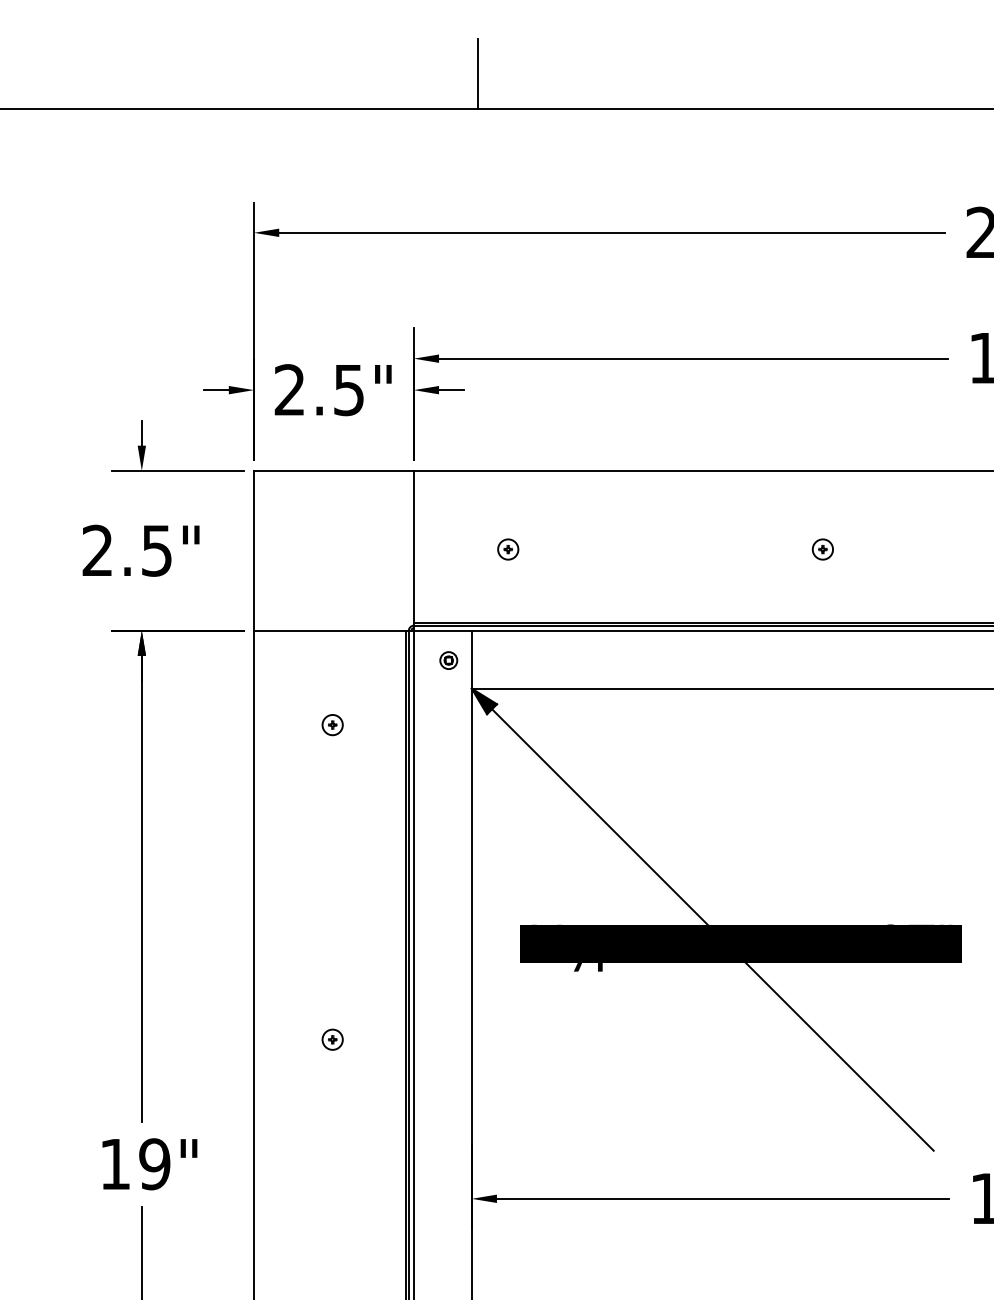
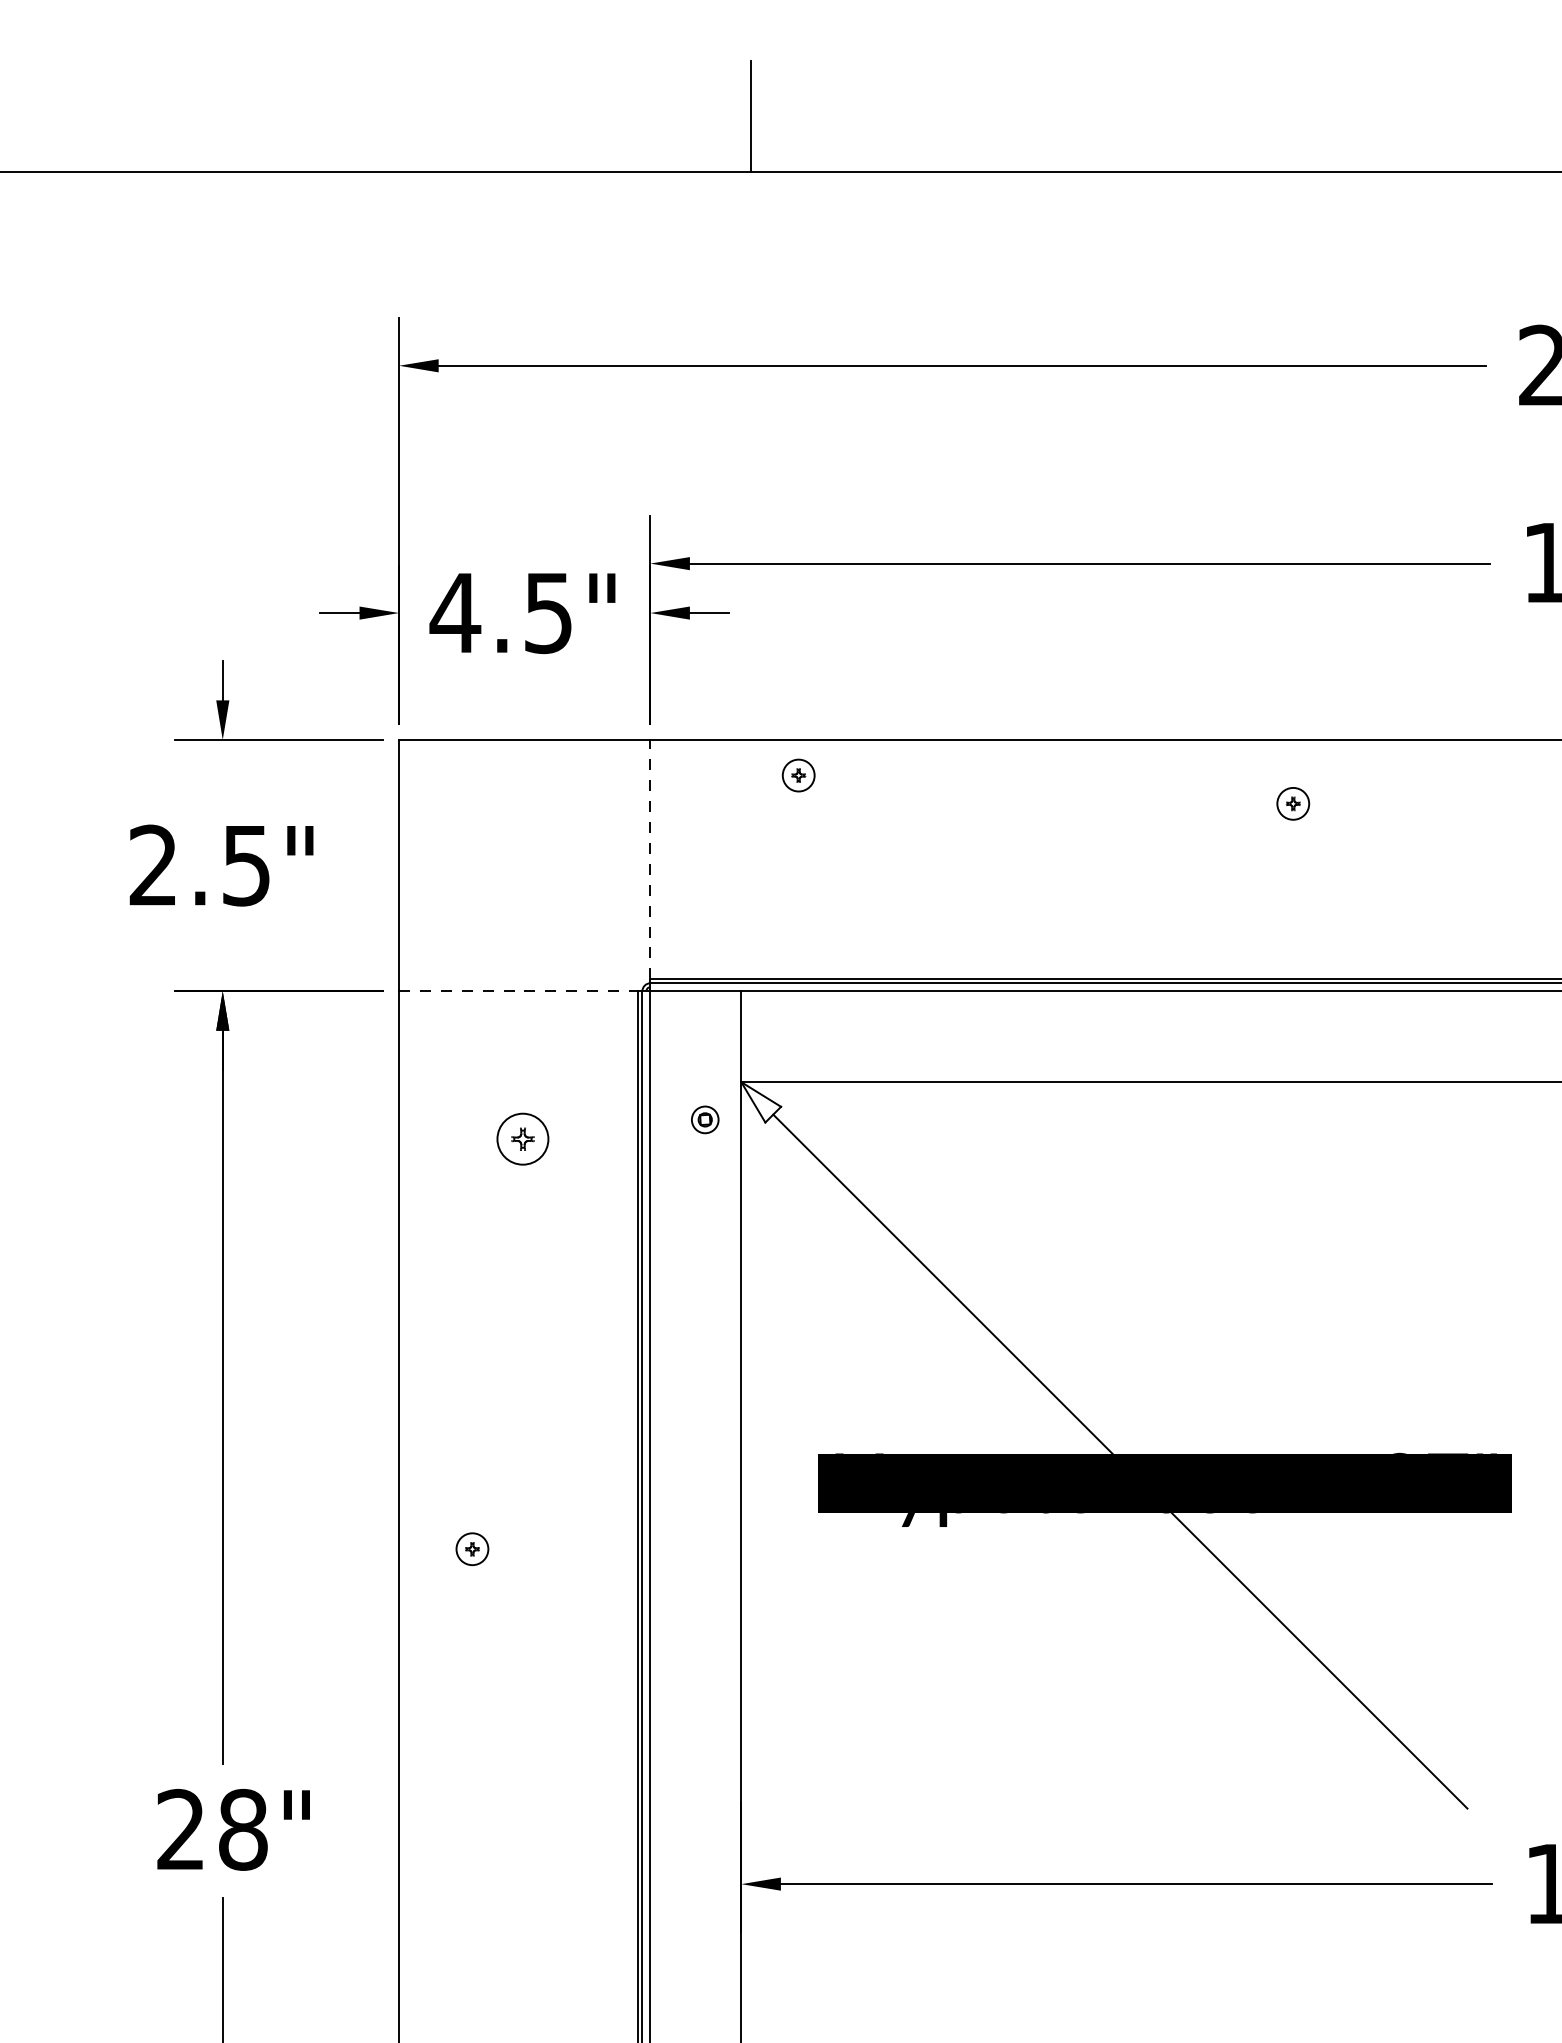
text: (289, 389) -> (454, 612), 2.5" -> 4.5"
line: (413, 546) -> (649, 858), solid -> dashed
part: (508, 549) -> (799, 775), moved
part: (822, 549) -> (1292, 803), moved
line: (330, 630) -> (519, 990), solid -> dashed
part: (448, 660) -> (704, 1119), moved
fill: (484, 701) -> (761, 1102), removed
part: (332, 725) -> (522, 1140), size x1.6
part: (332, 1039) -> (472, 1548), moved
text: (135, 1164) -> (212, 1830), 19" -> 28"

